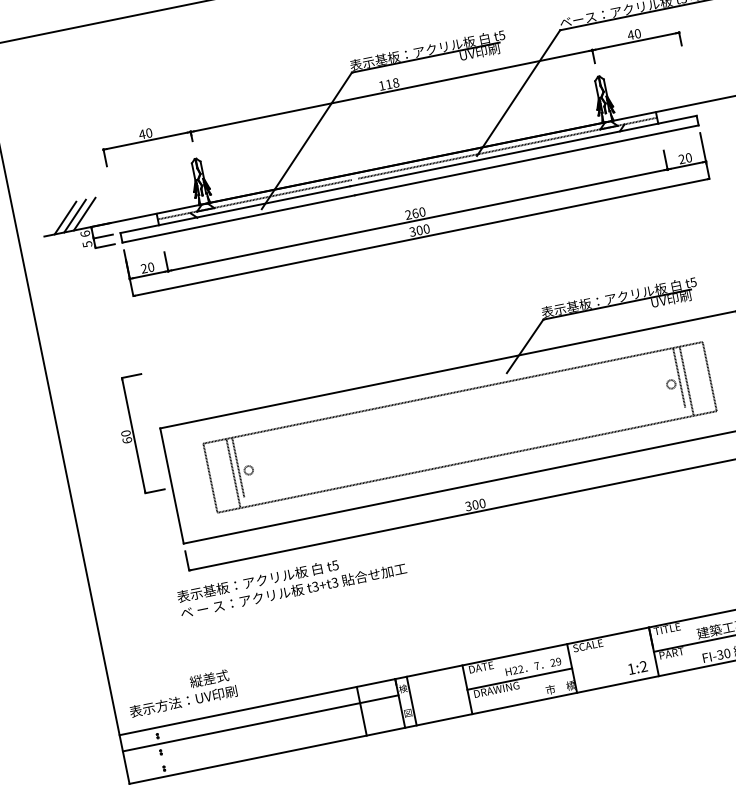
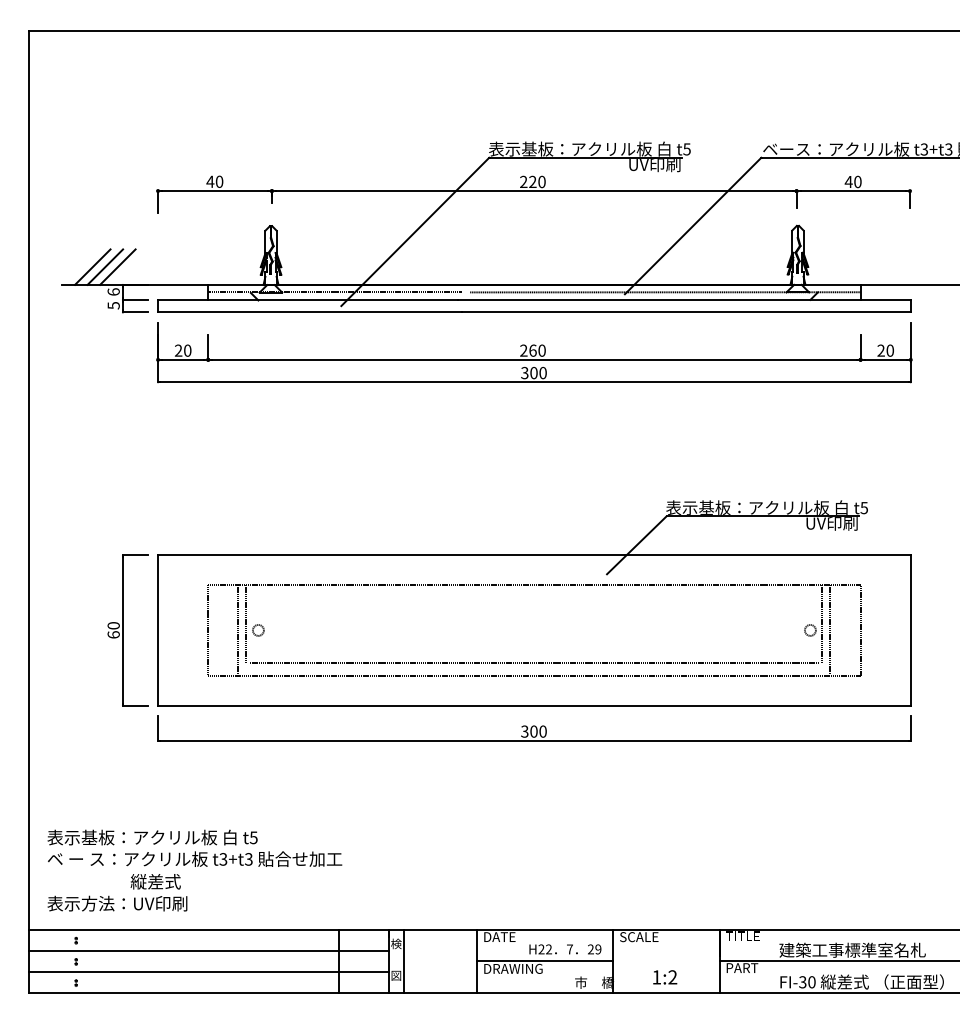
text: (388, 84) -> (532, 181), 118 -> 220
part: (137, 434) -> (127, 630), moved
line: (465, 452) -> (534, 663), added
text: (291, 582) -> (194, 847), moved
text: (638, 667) -> (665, 977), moved
line: (263, 739) -> (208, 972), added

